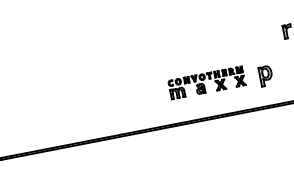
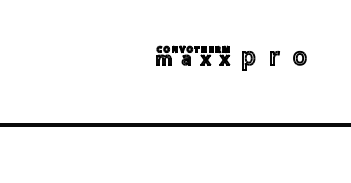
part: (265, 75) -> (248, 60), moved
part: (207, 82) -> (193, 55), moved

